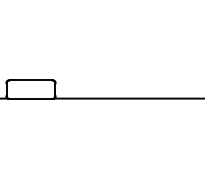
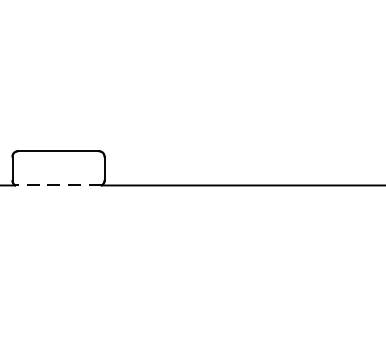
line: (31, 98) -> (59, 185), solid -> dashed

